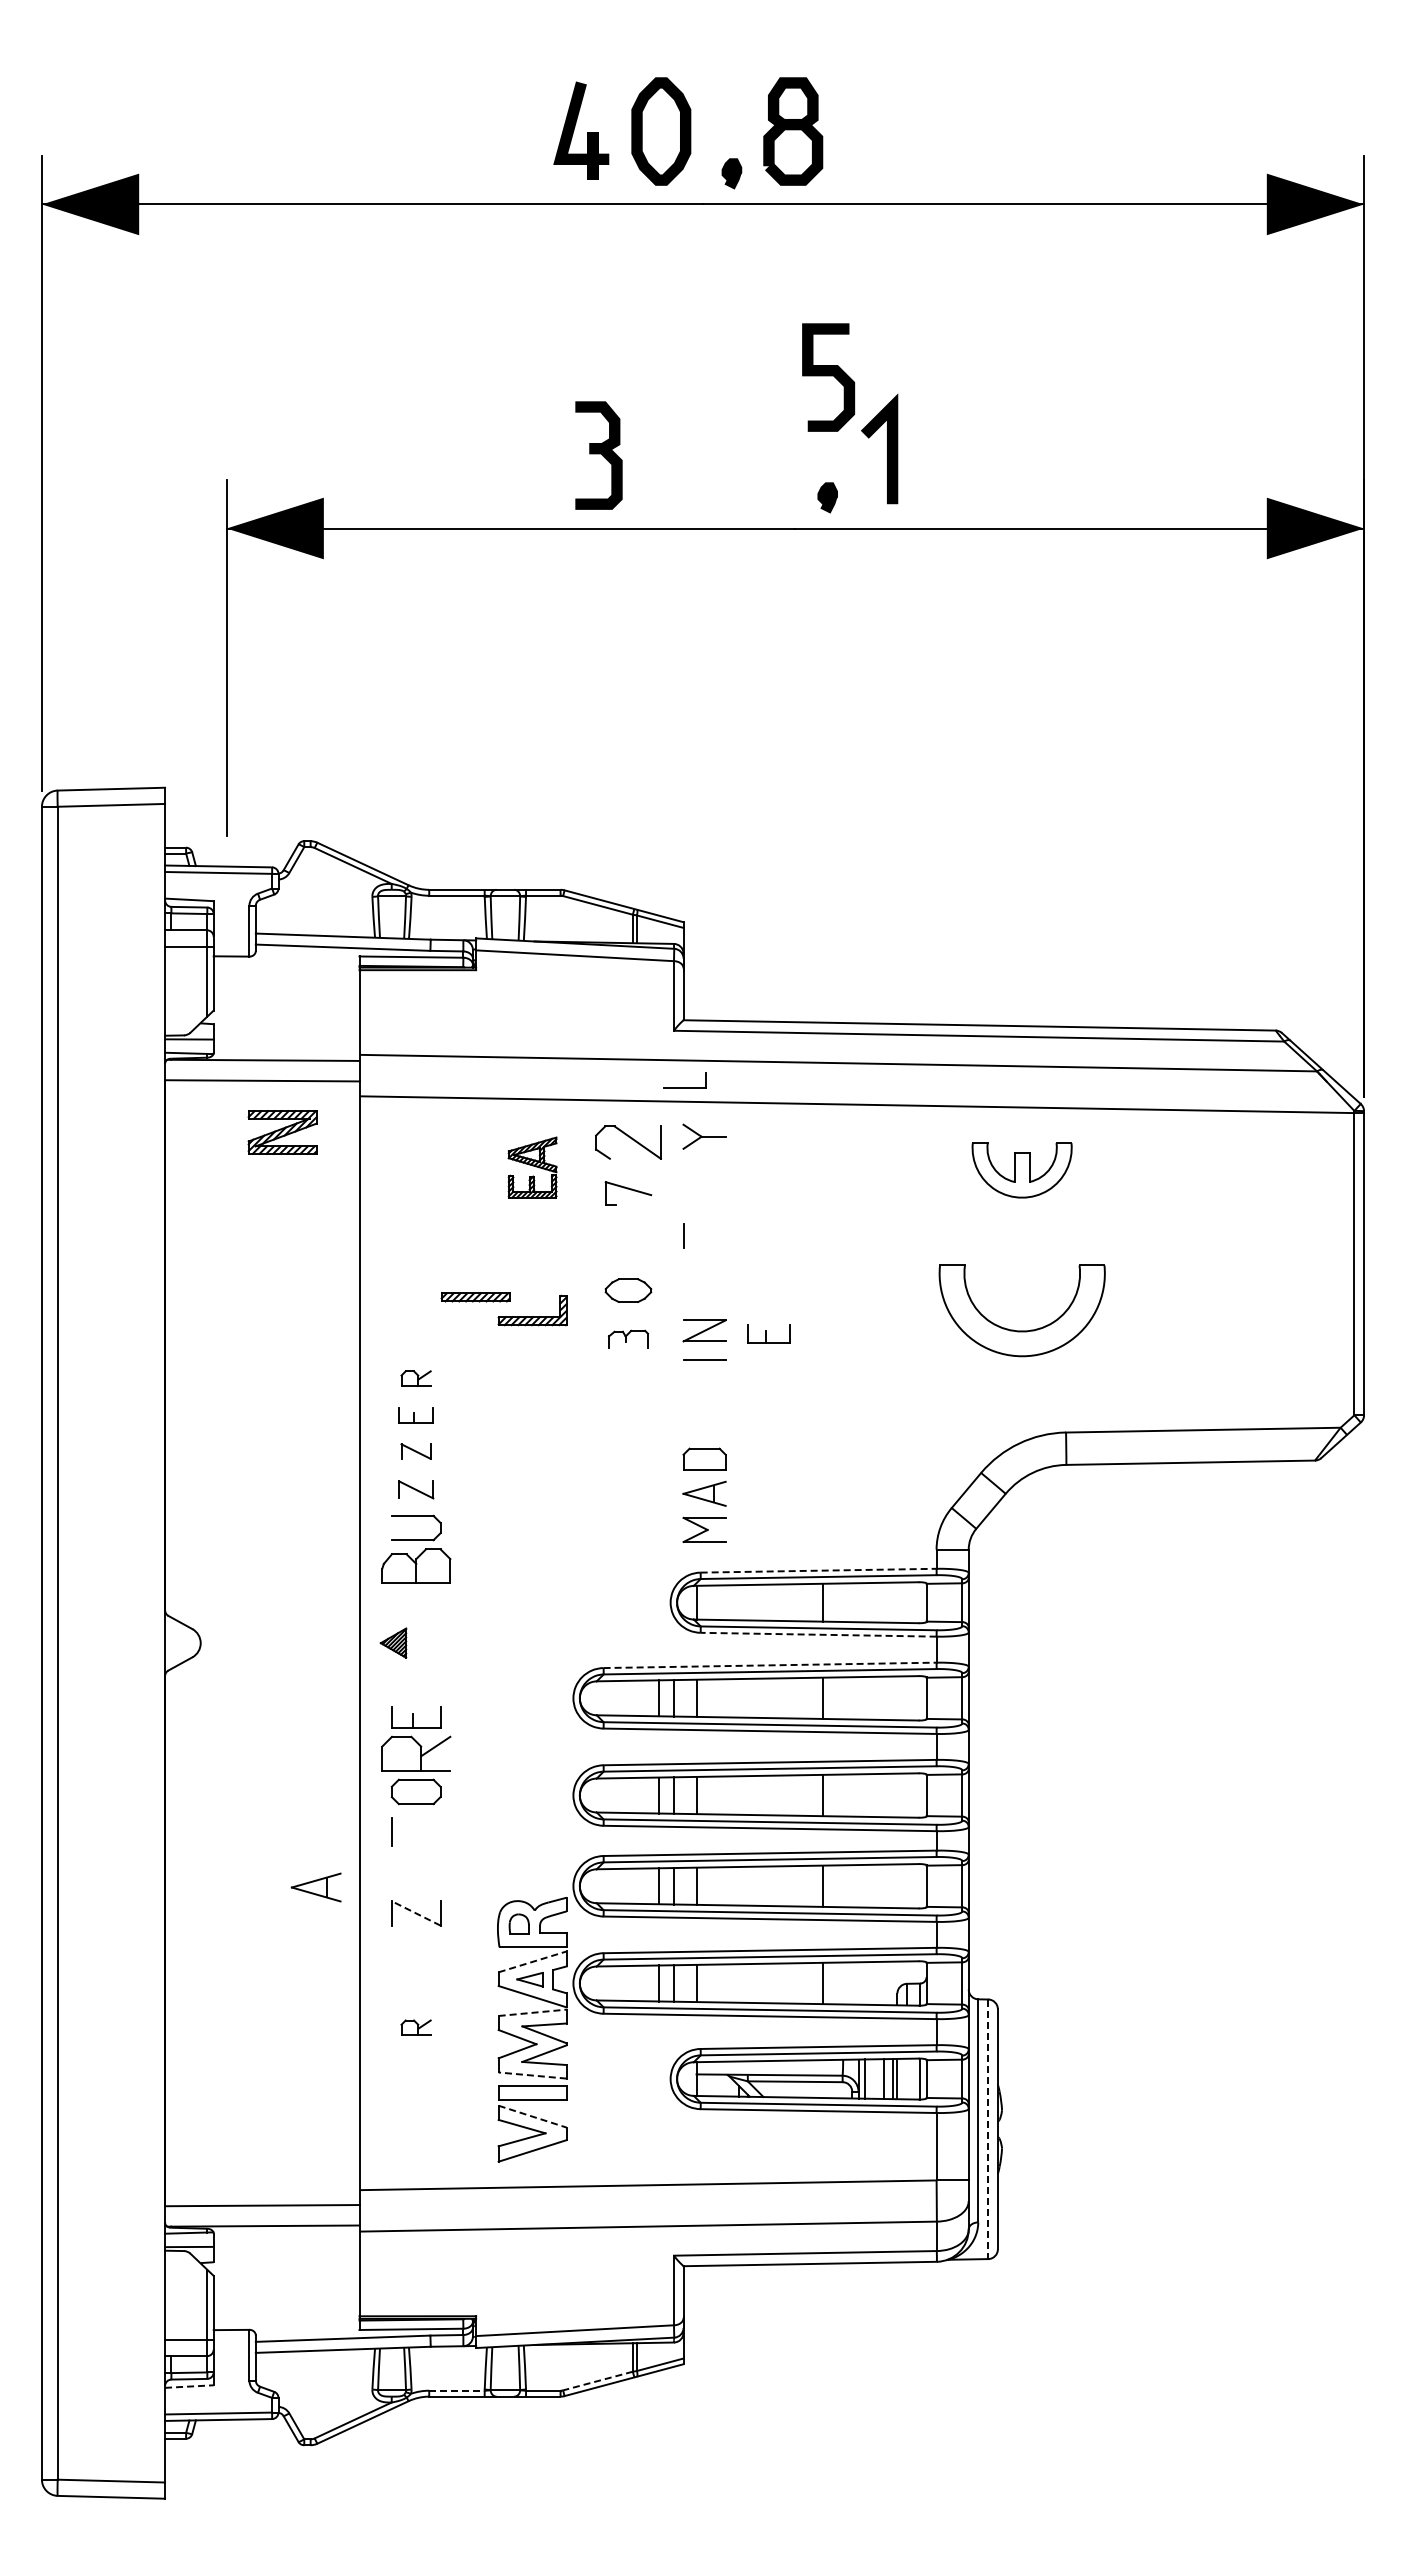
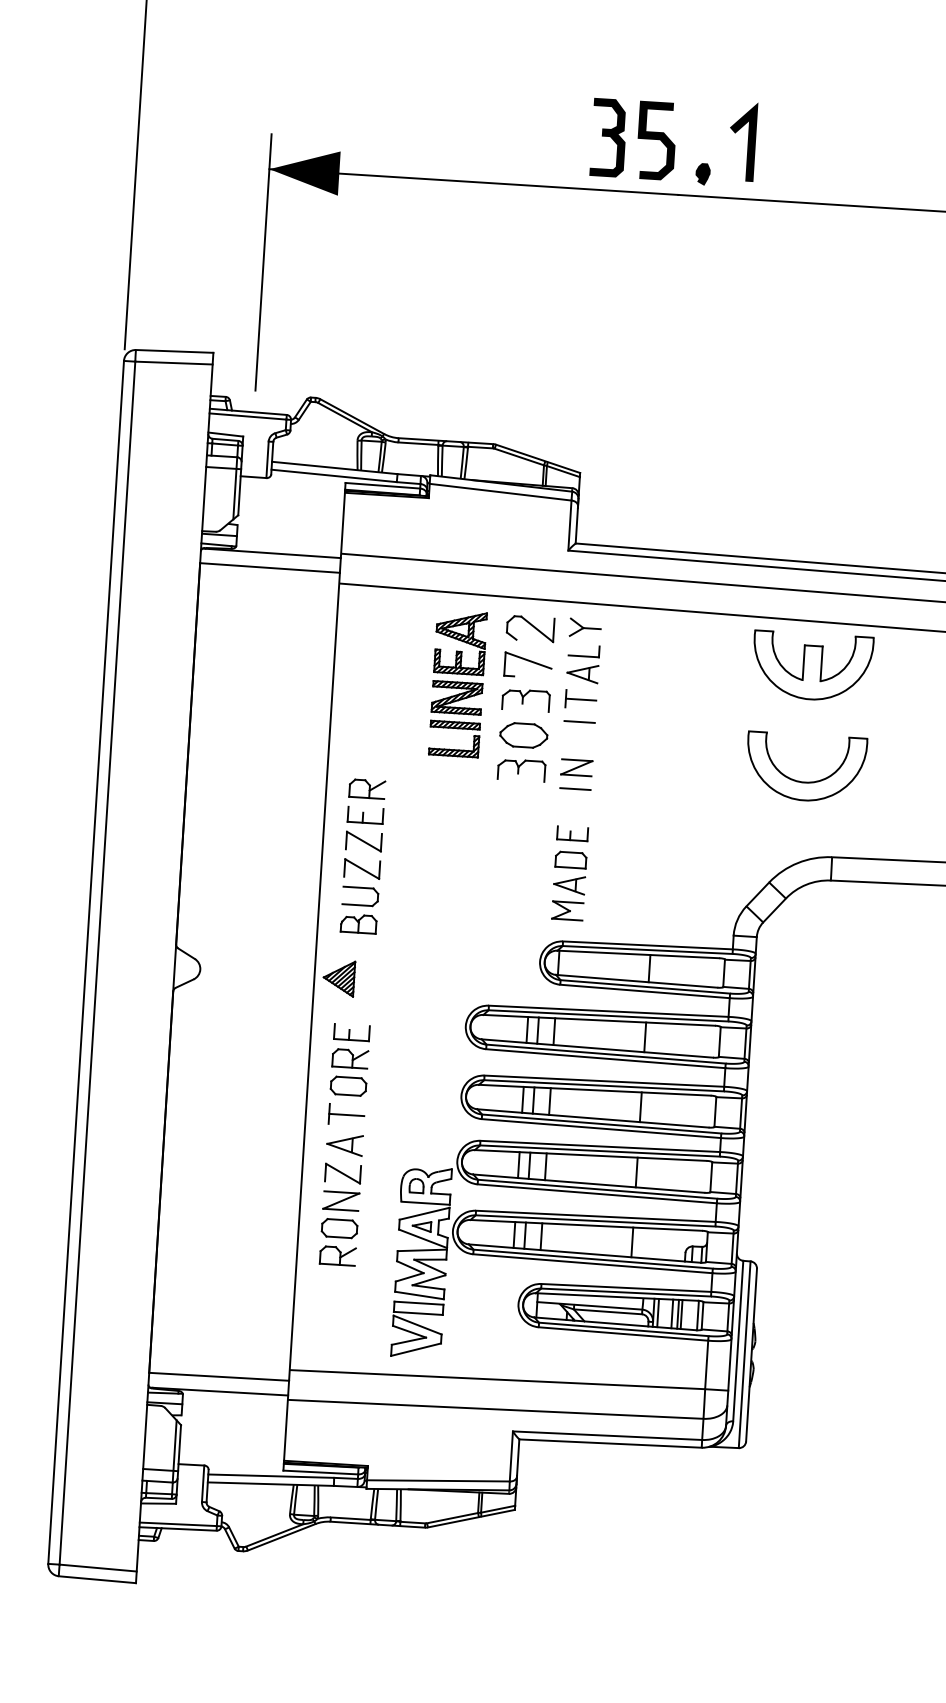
curve: (828, 376) -> (656, 140), moved
part: (598, 455) -> (608, 137), moved
part: (684, 1087) -> (583, 656), moved
part: (282, 1132) -> (456, 697), moved
part: (532, 1167) -> (460, 642), size x1.43
part: (1021, 1170) -> (811, 666), size x1.67
part: (628, 1193) -> (528, 665), size x1.43
part: (704, 1199) -> (582, 673), added
line: (704, 1236) -> (580, 699), added
part: (628, 1241) -> (526, 700), added
line: (704, 1267) -> (579, 722), added
part: (628, 1290) -> (523, 735), size x1.43
part: (475, 1297) -> (455, 725), moved
part: (768, 1333) -> (572, 833), moved
part: (628, 1338) -> (521, 769), size x1.67
part: (415, 1378) -> (366, 788), size x1.67
part: (416, 1415) -> (365, 815), size x1.43
part: (415, 1451) -> (363, 841), size x1.67
part: (416, 1489) -> (362, 868), size x1.43
part: (415, 1565) -> (358, 923), size x0.71
line: (818, 1570) -> (647, 945), dashed -> solid
line: (818, 1634) -> (644, 991), dashed -> solid
part: (393, 1642) -> (338, 977), size x1.67
line: (770, 1665) -> (609, 1011), dashed -> solid
part: (415, 1753) -> (349, 1058), size x0.71
line: (415, 1831) -> (346, 1114), added
part: (315, 1887) -> (344, 1144), moved
line: (415, 1913) -> (342, 1173), dashed -> solid
part: (415, 1951) -> (340, 1200), added
line: (532, 1961) -> (424, 1213), dashed -> solid
part: (415, 1989) -> (339, 1228), added
line: (533, 2012) -> (422, 1250), dashed -> solid
part: (415, 2027) -> (337, 1255), size x1.67
line: (532, 2075) -> (419, 1295), dashed -> solid
line: (532, 2116) -> (417, 1324), dashed -> solid
line: (988, 2129) -> (744, 1354), dashed -> solid
line: (597, 2381) -> (452, 1518), dashed -> solid
line: (189, 2386) -> (158, 1503), dashed -> solid
line: (456, 2390) -> (350, 1518), dashed -> solid

